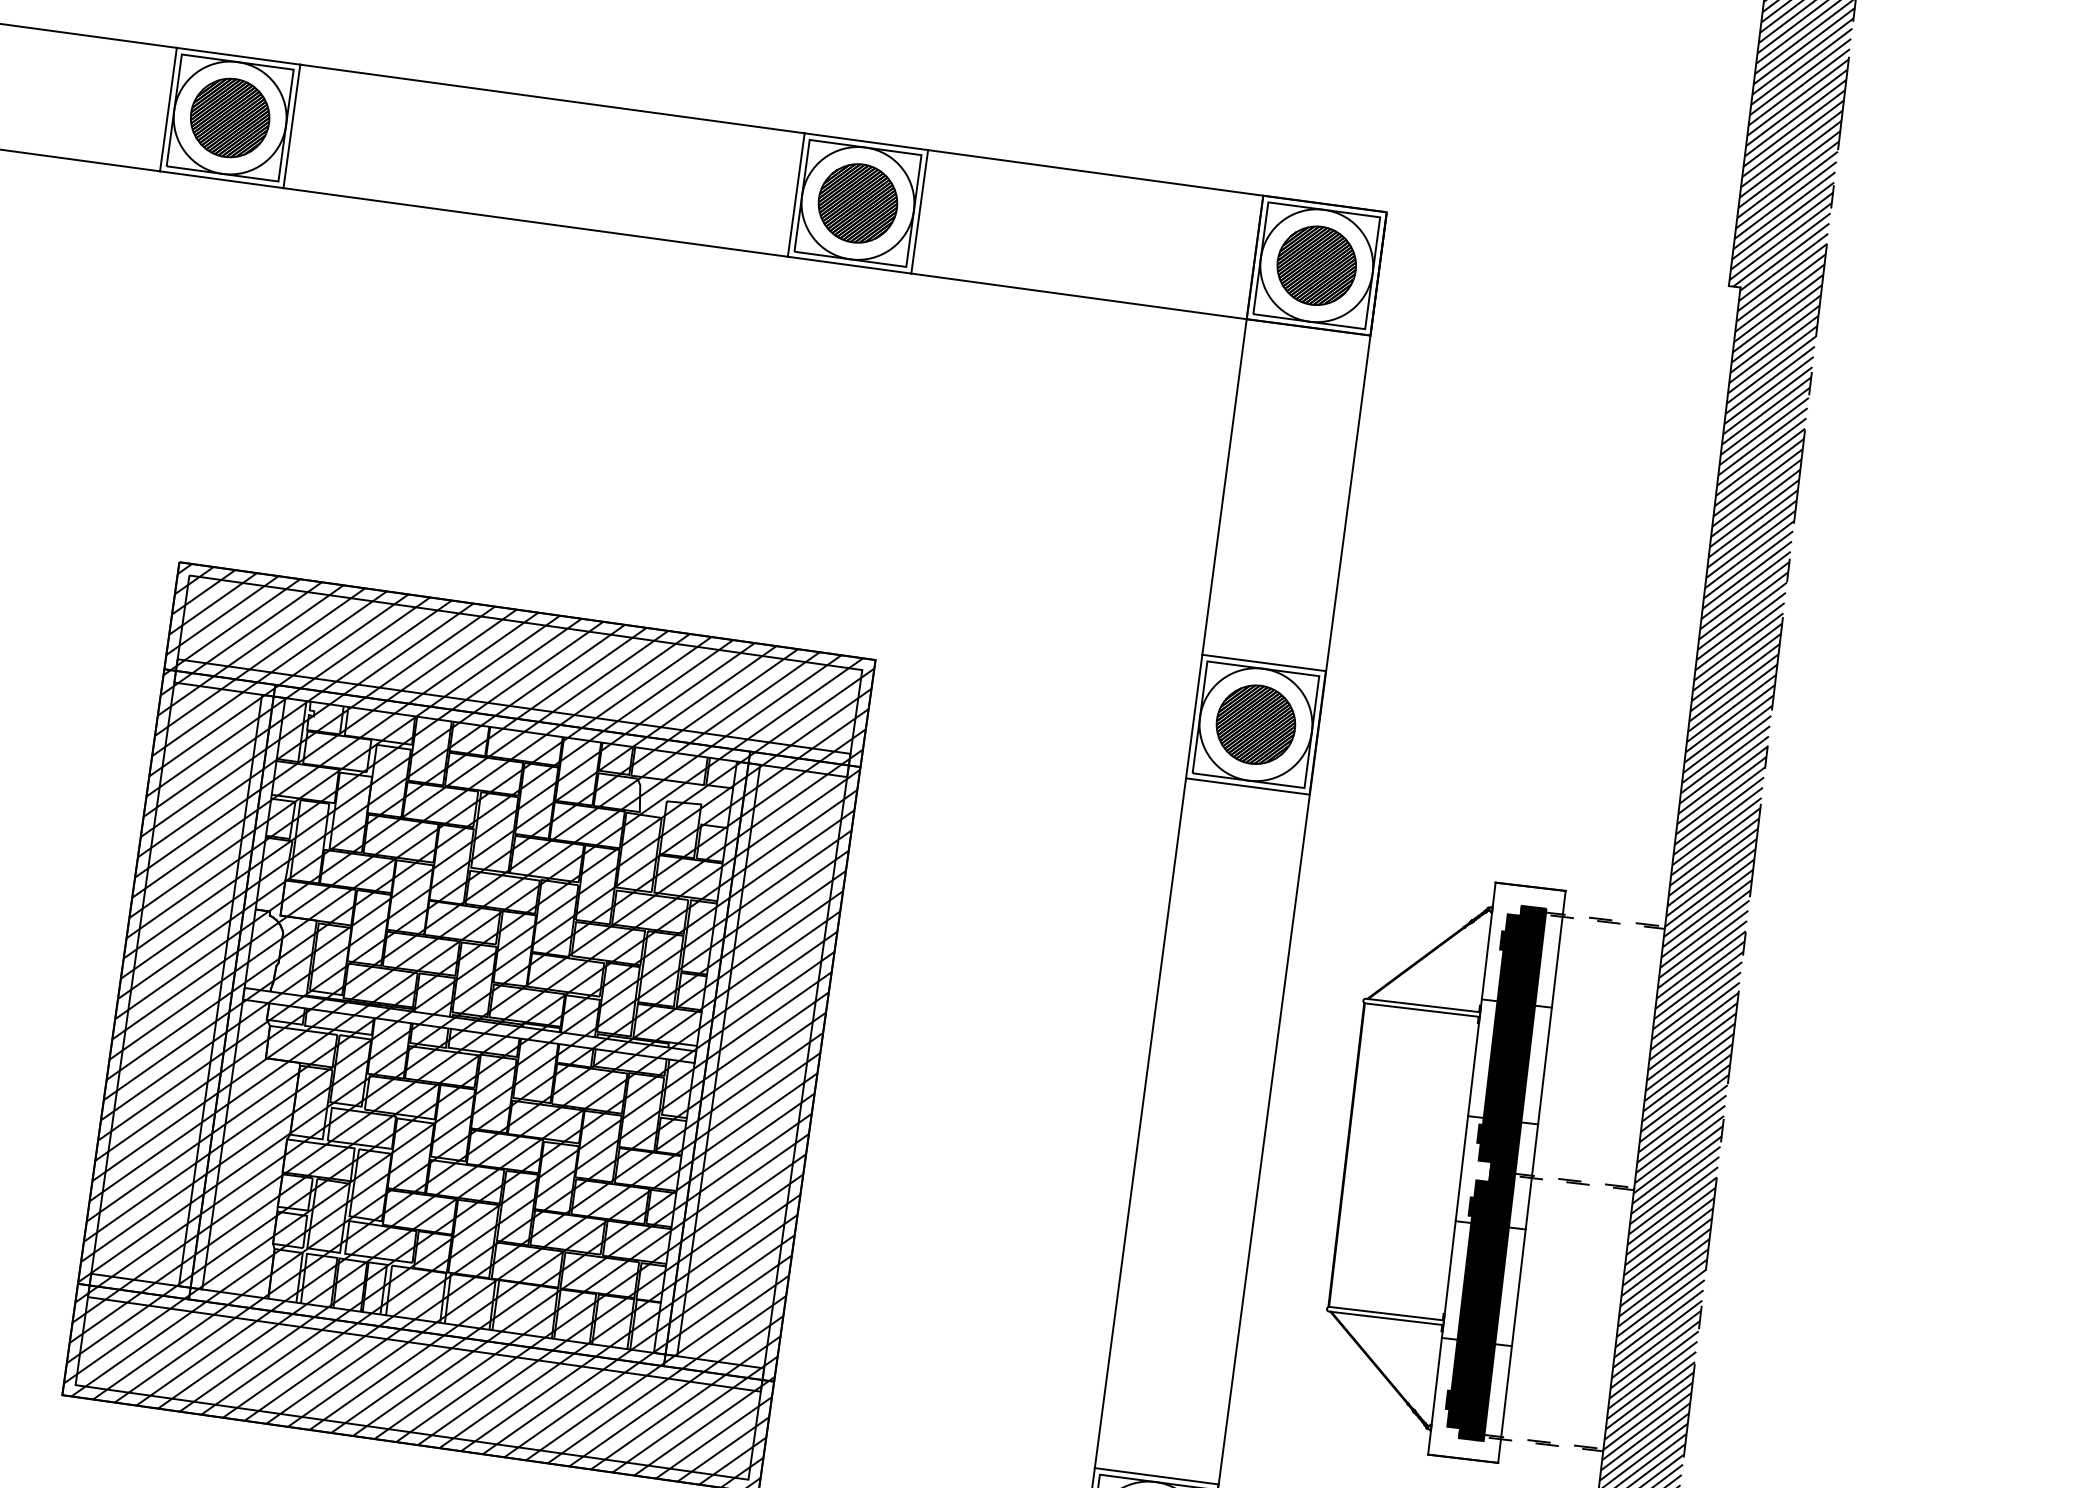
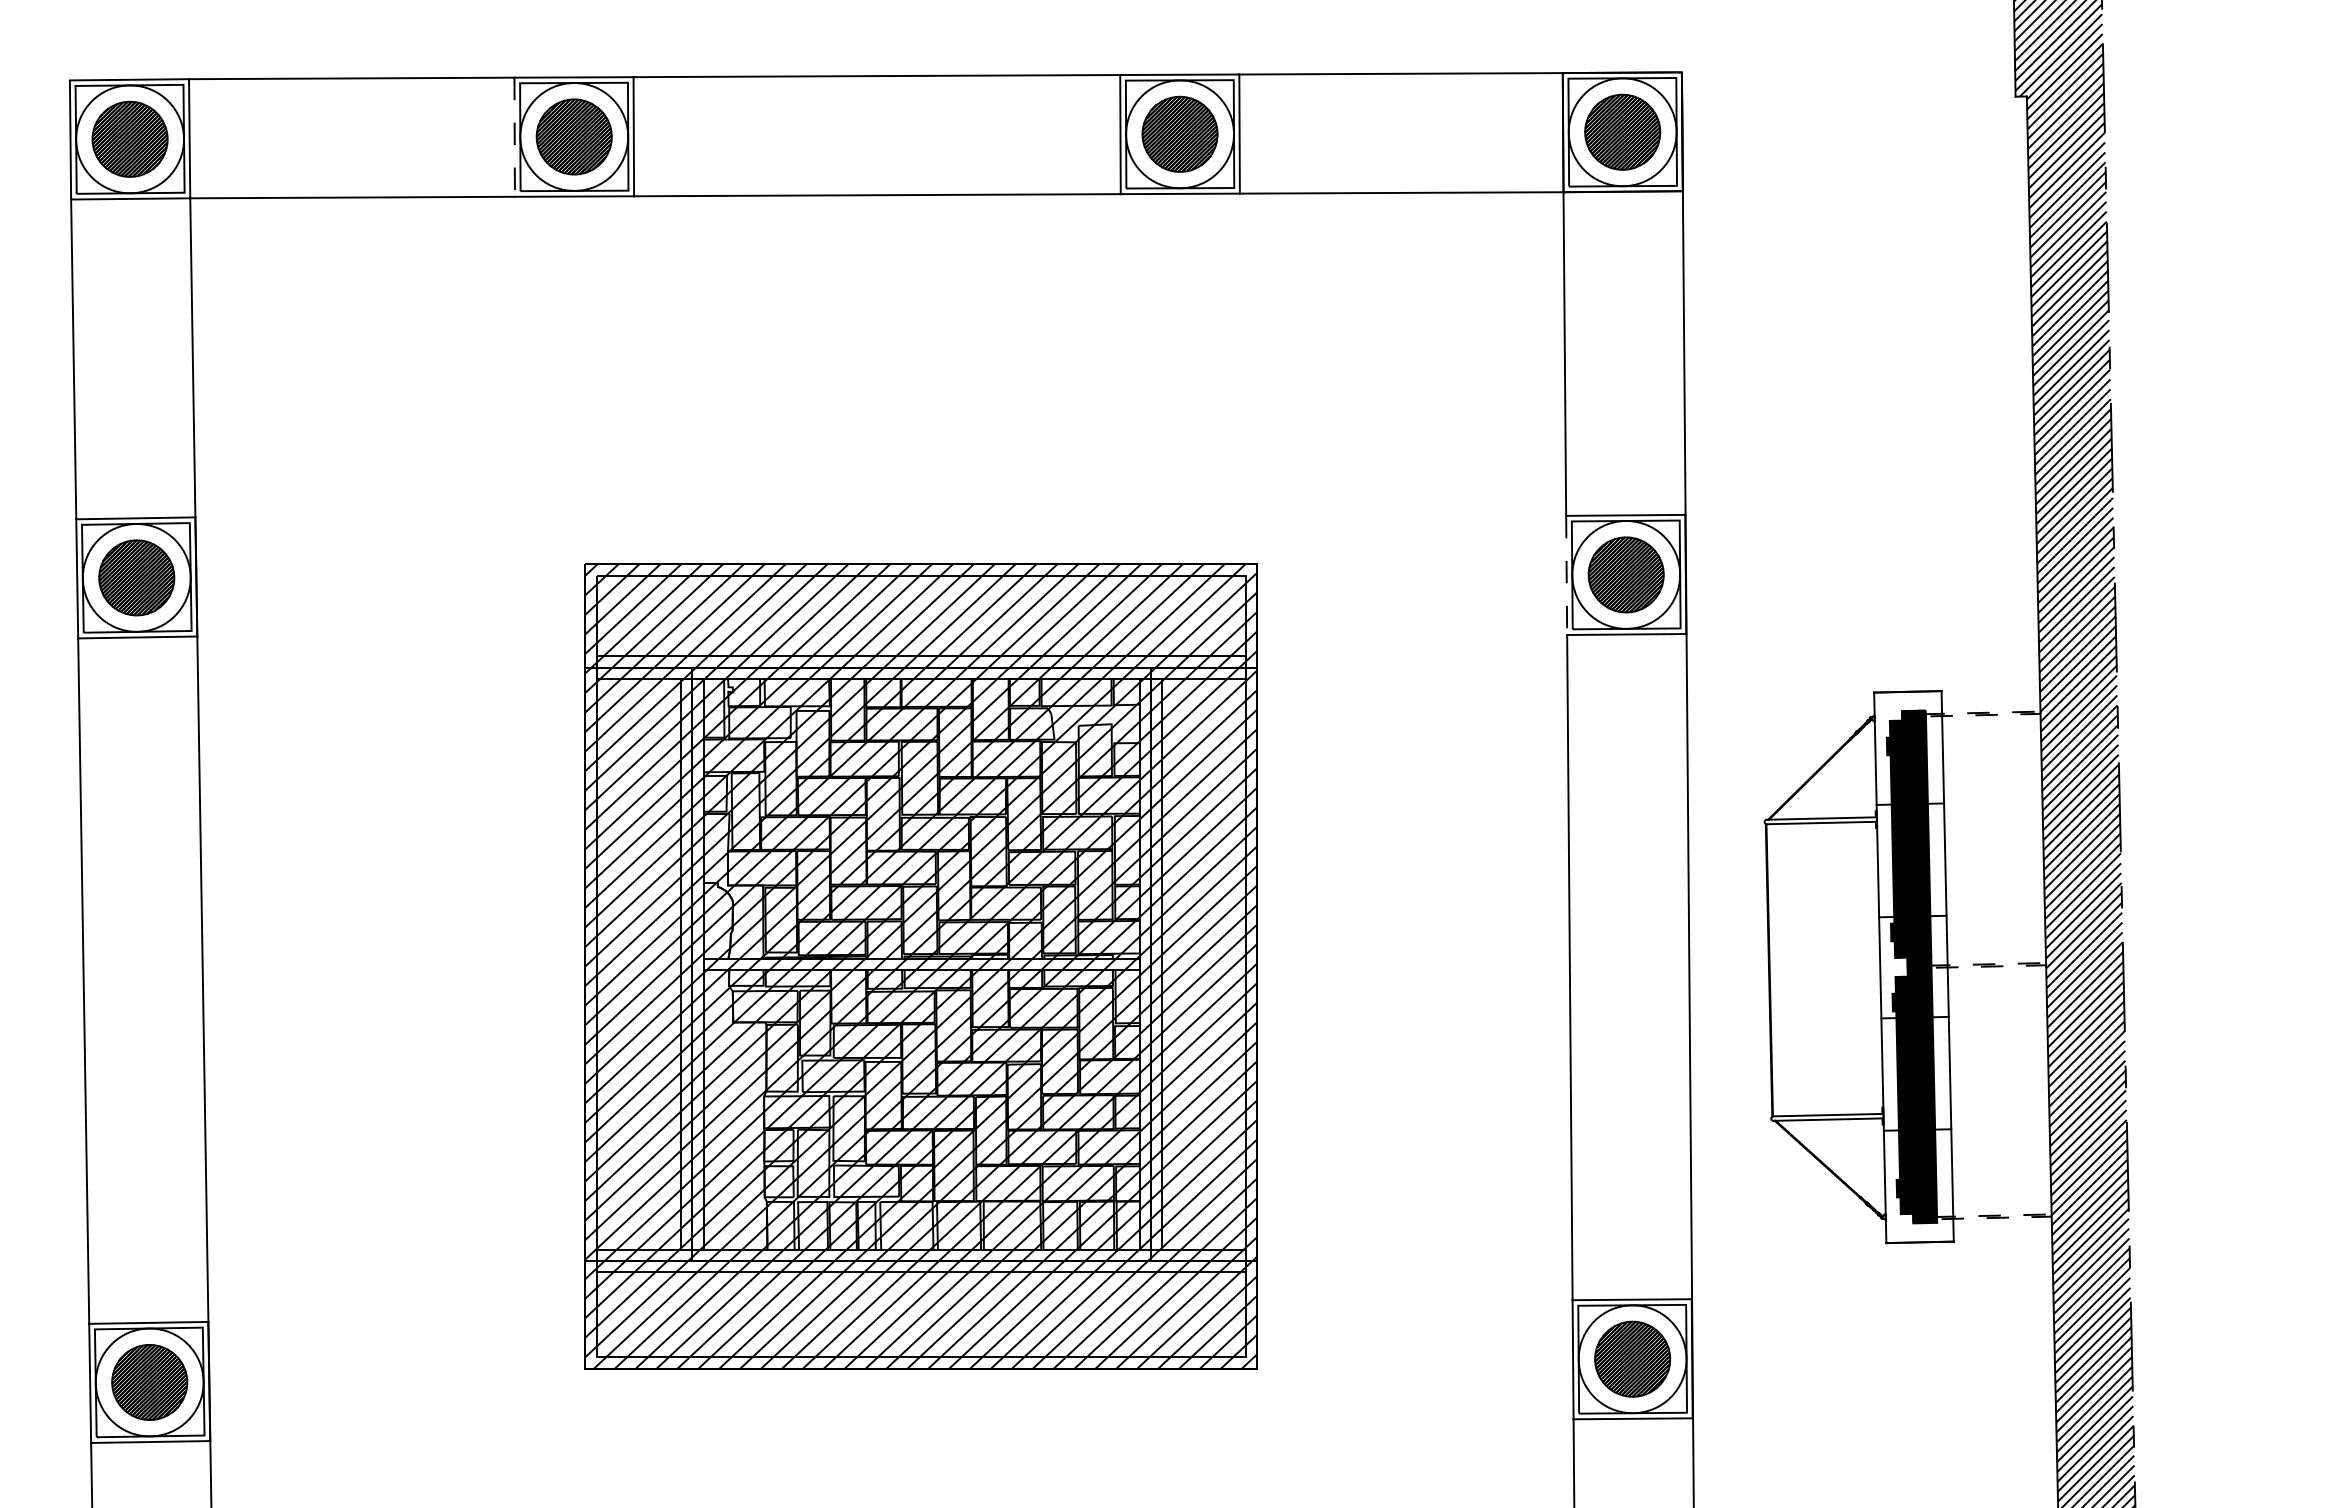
line: (168, 109) -> (514, 137), solid -> dashed
line: (1194, 716) -> (1566, 575), solid -> dashed

